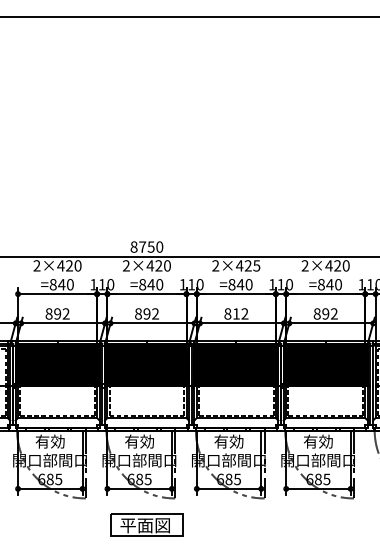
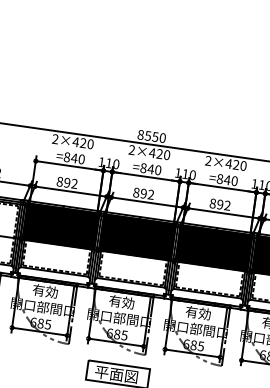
text: (142, 246) -> (148, 135), 8750 -> 8550
text: (256, 265) -> (243, 165), 2×425 -> 2×420
text: (236, 313) -> (220, 204), 812 -> 892

